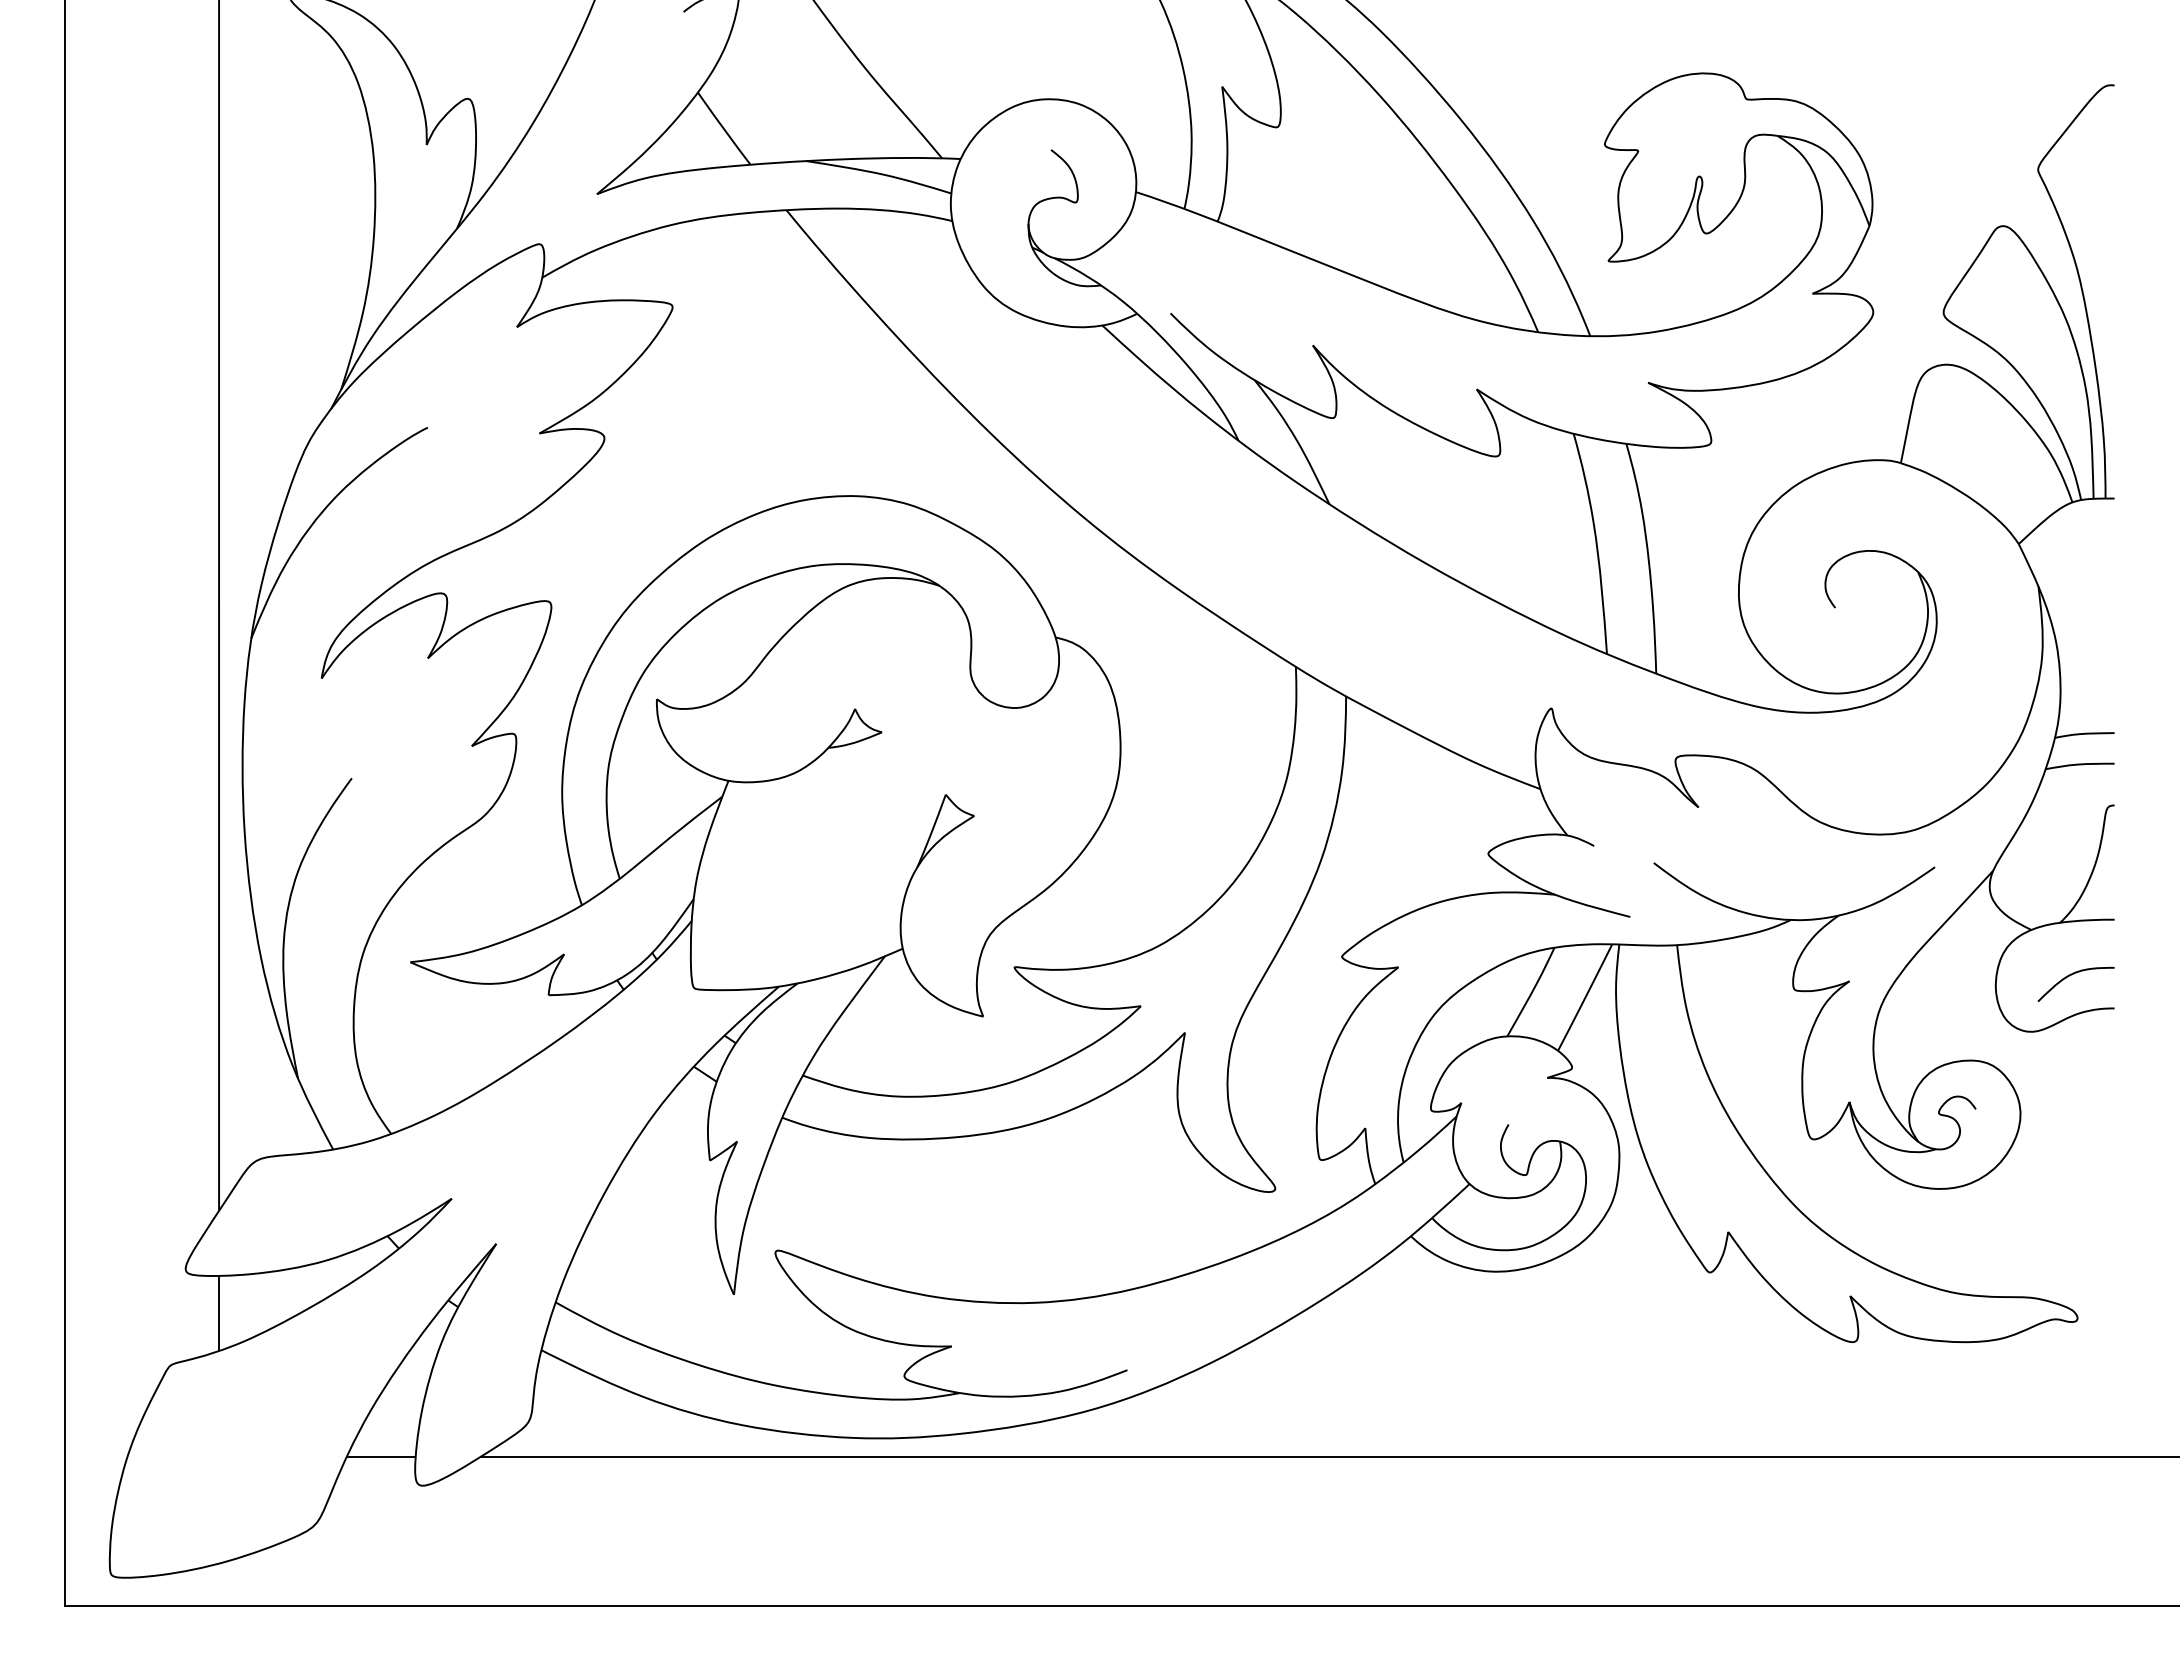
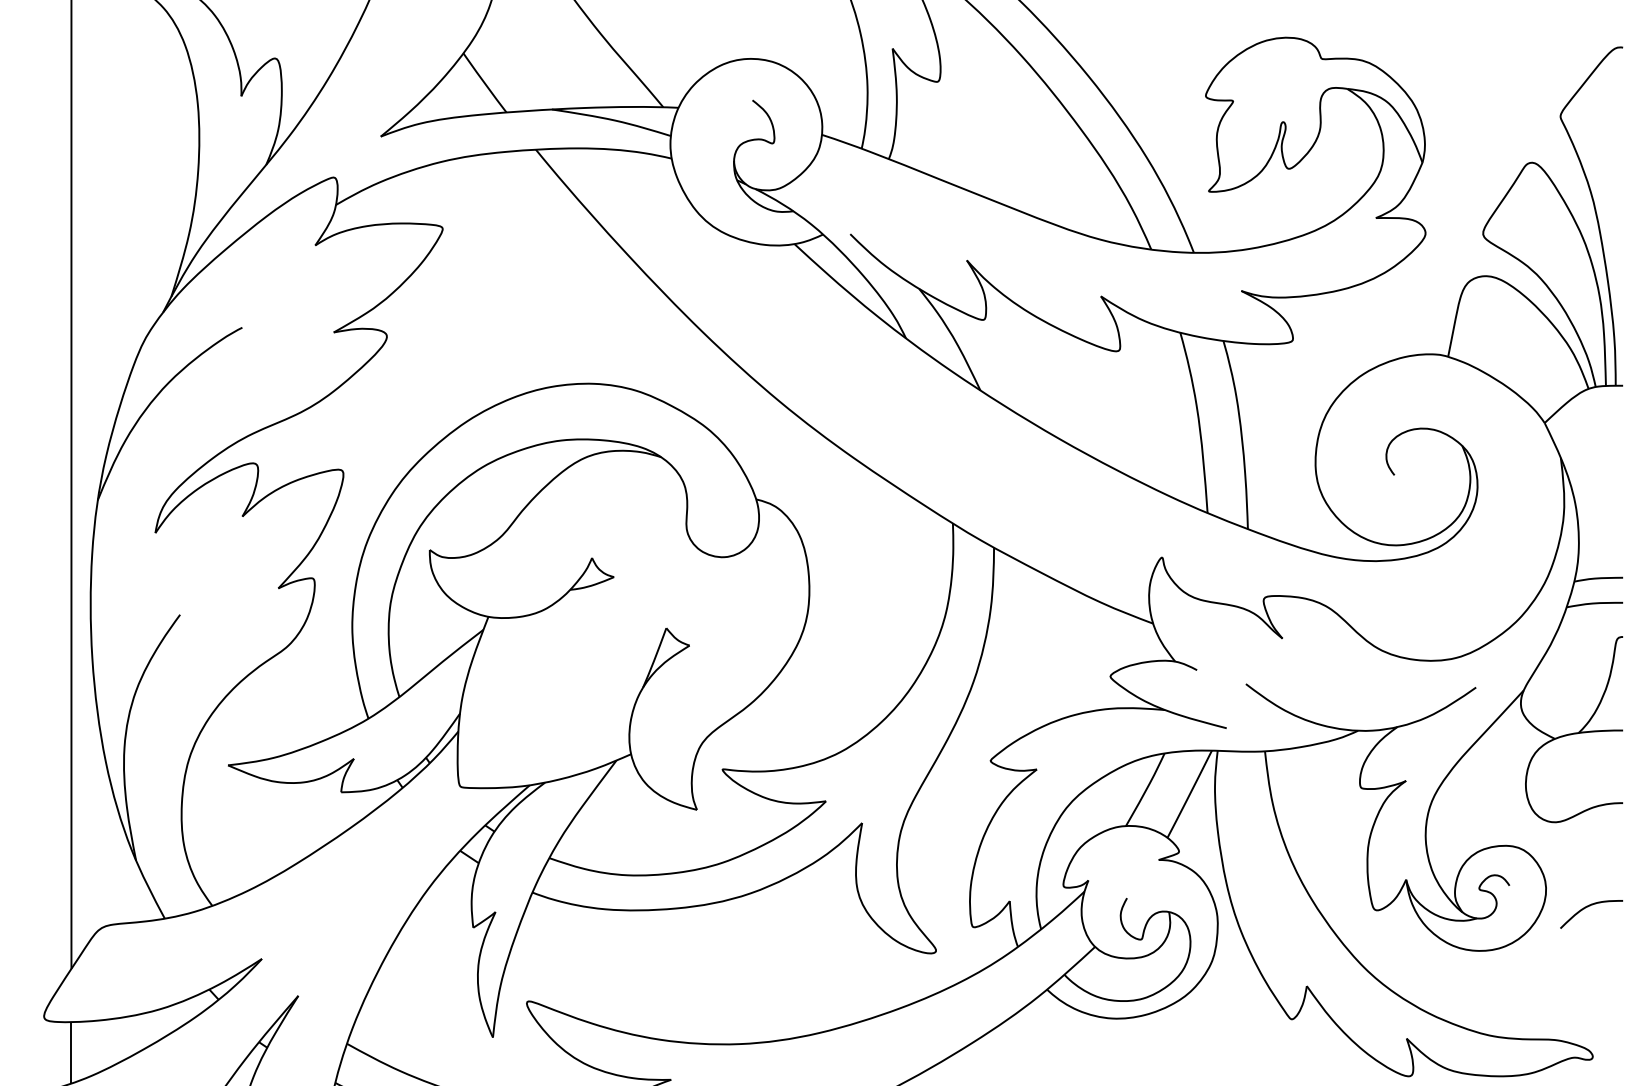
curve: (2071, 975) -> (1587, 907), moved

